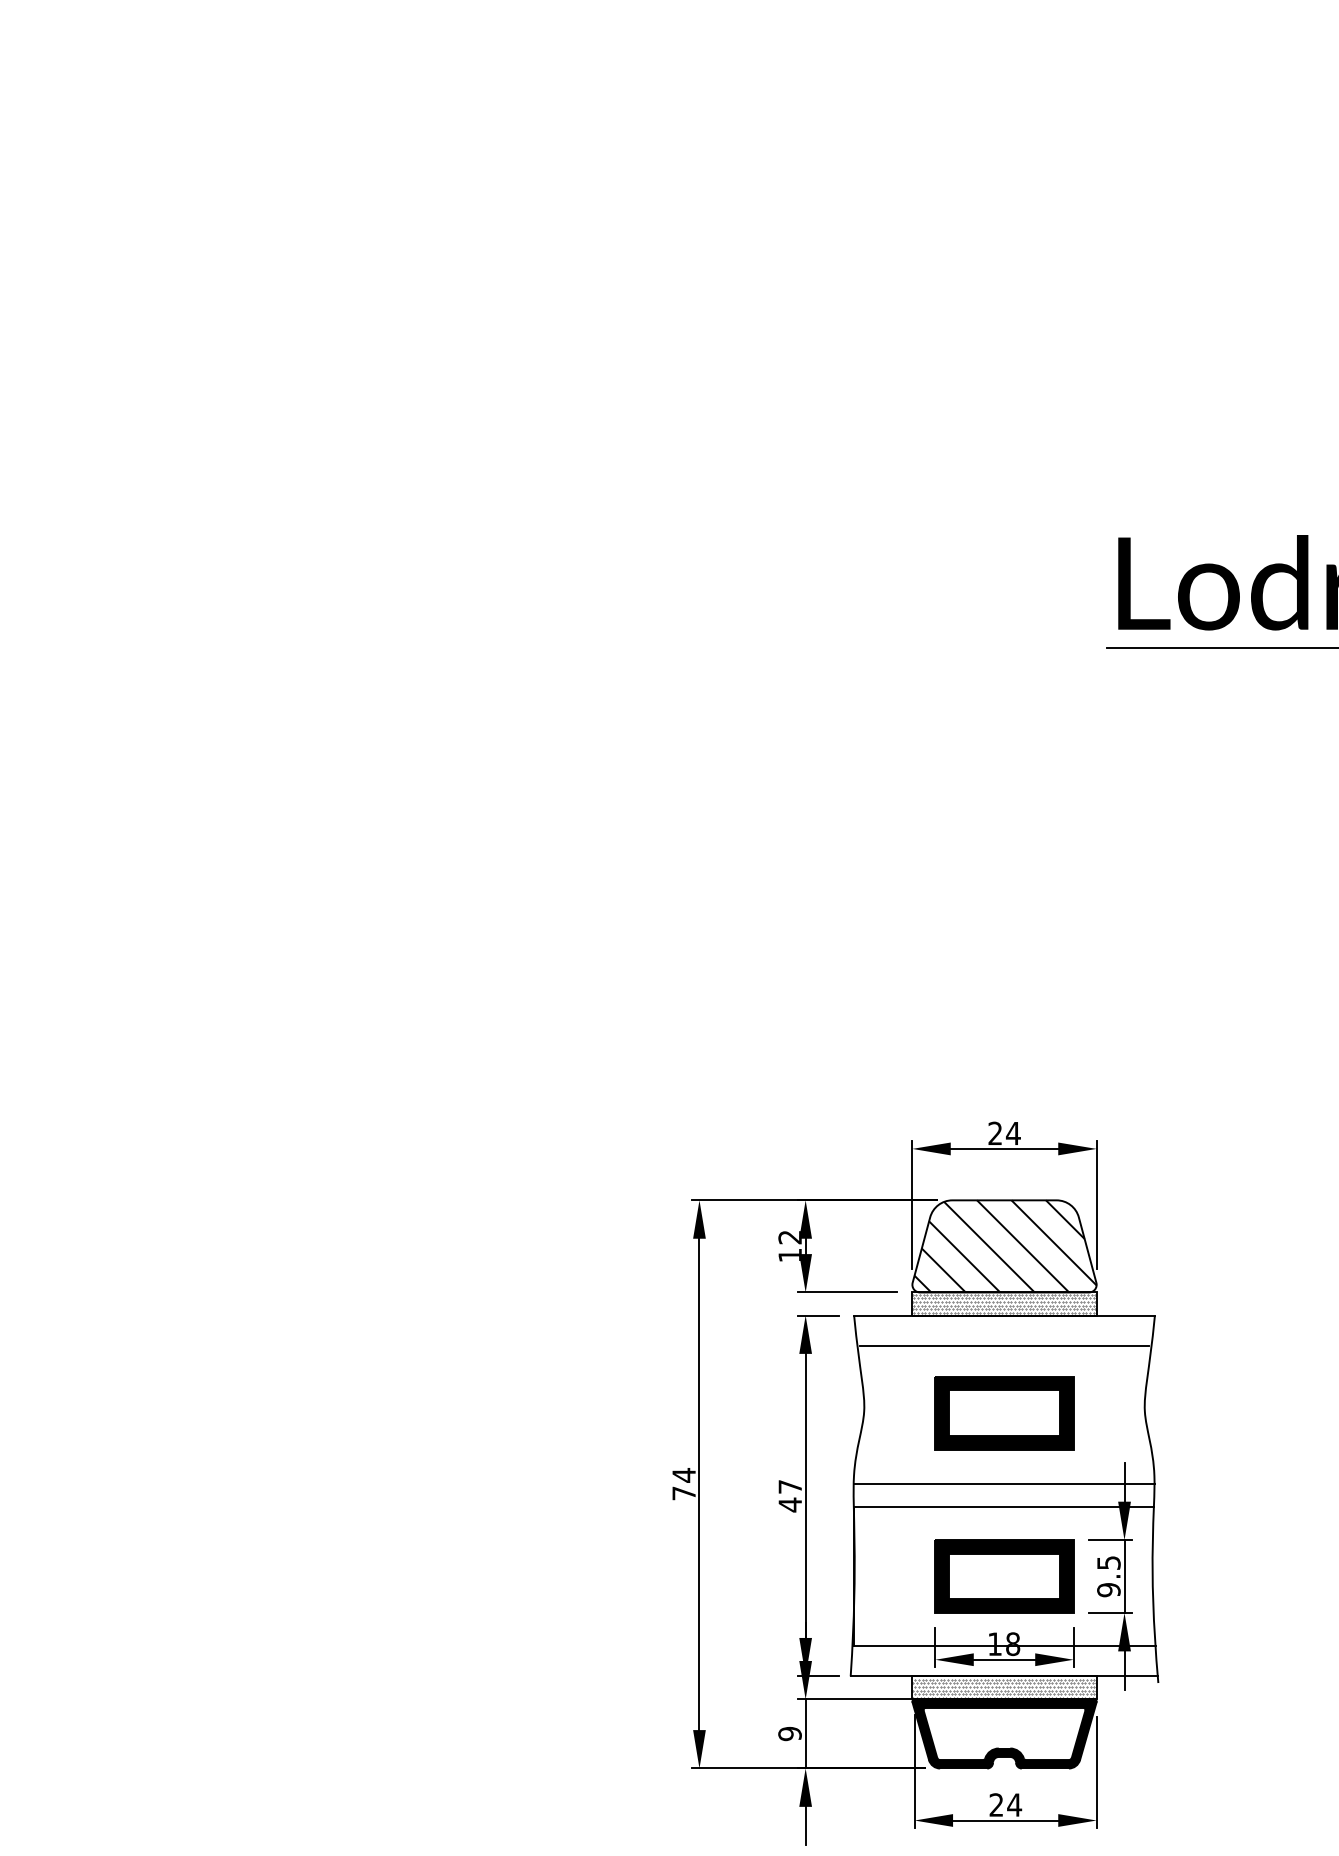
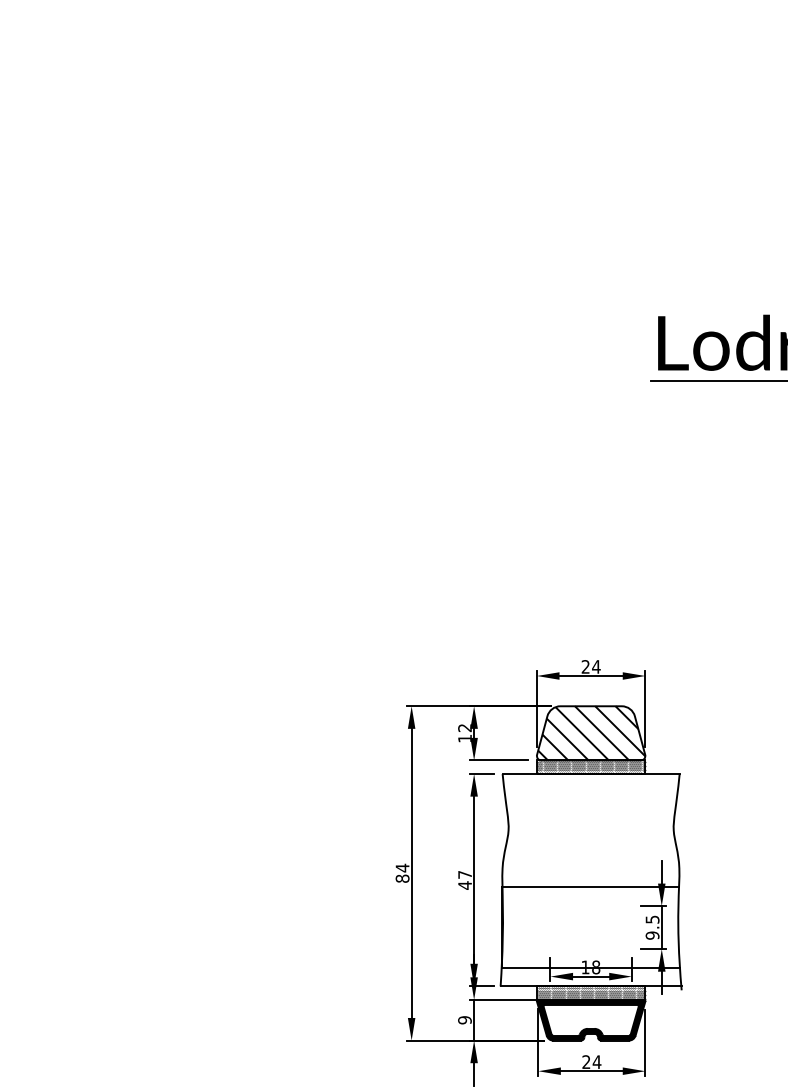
line: (1003, 1346) -> (590, 792), removed
part: (1005, 1413) -> (591, 831), removed
line: (1003, 1484) -> (590, 873), removed
text: (683, 1493) -> (402, 878), 74 -> 84
part: (1005, 1576) -> (591, 927), removed

